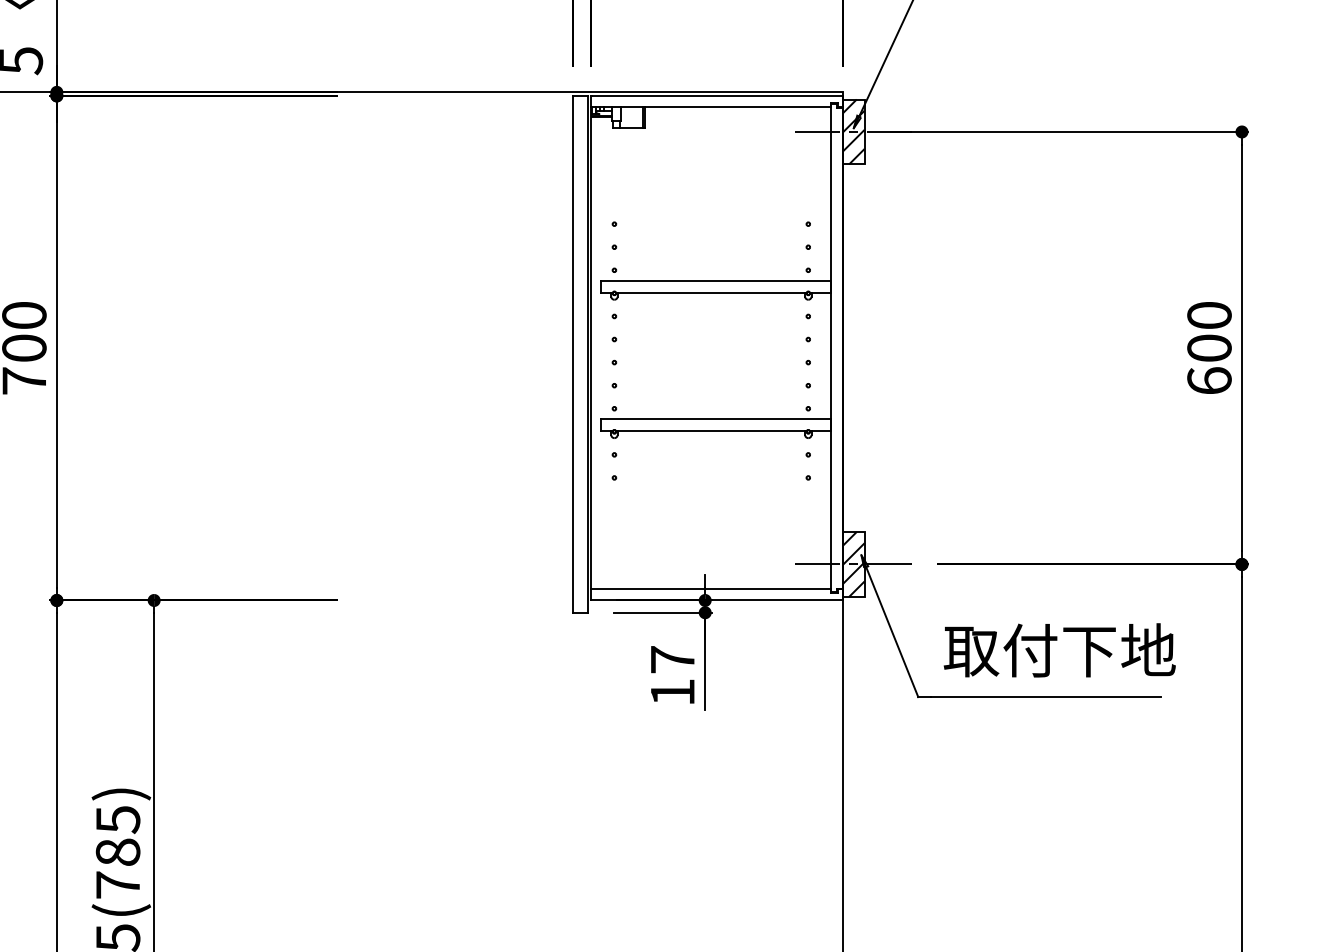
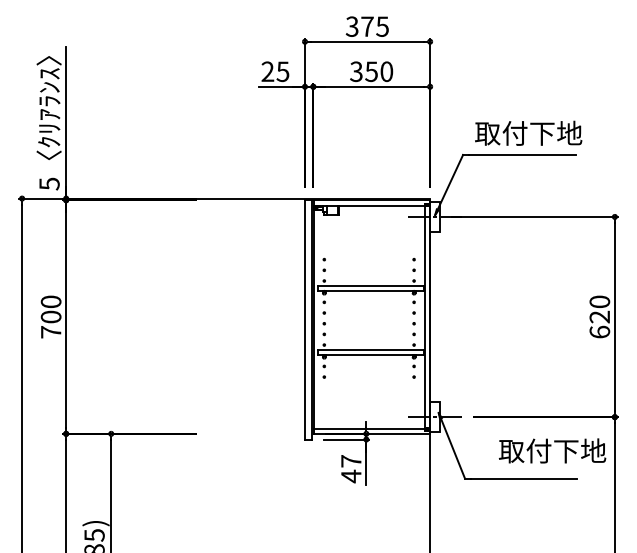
hatch: (854, 131) -> (435, 216), removed
text: (1208, 347) -> (599, 316), 600 -> 620
hatch: (854, 565) -> (435, 417), removed
text: (1059, 649) -> (552, 450), moved
text: (673, 692) -> (351, 476), 17 -> 47

